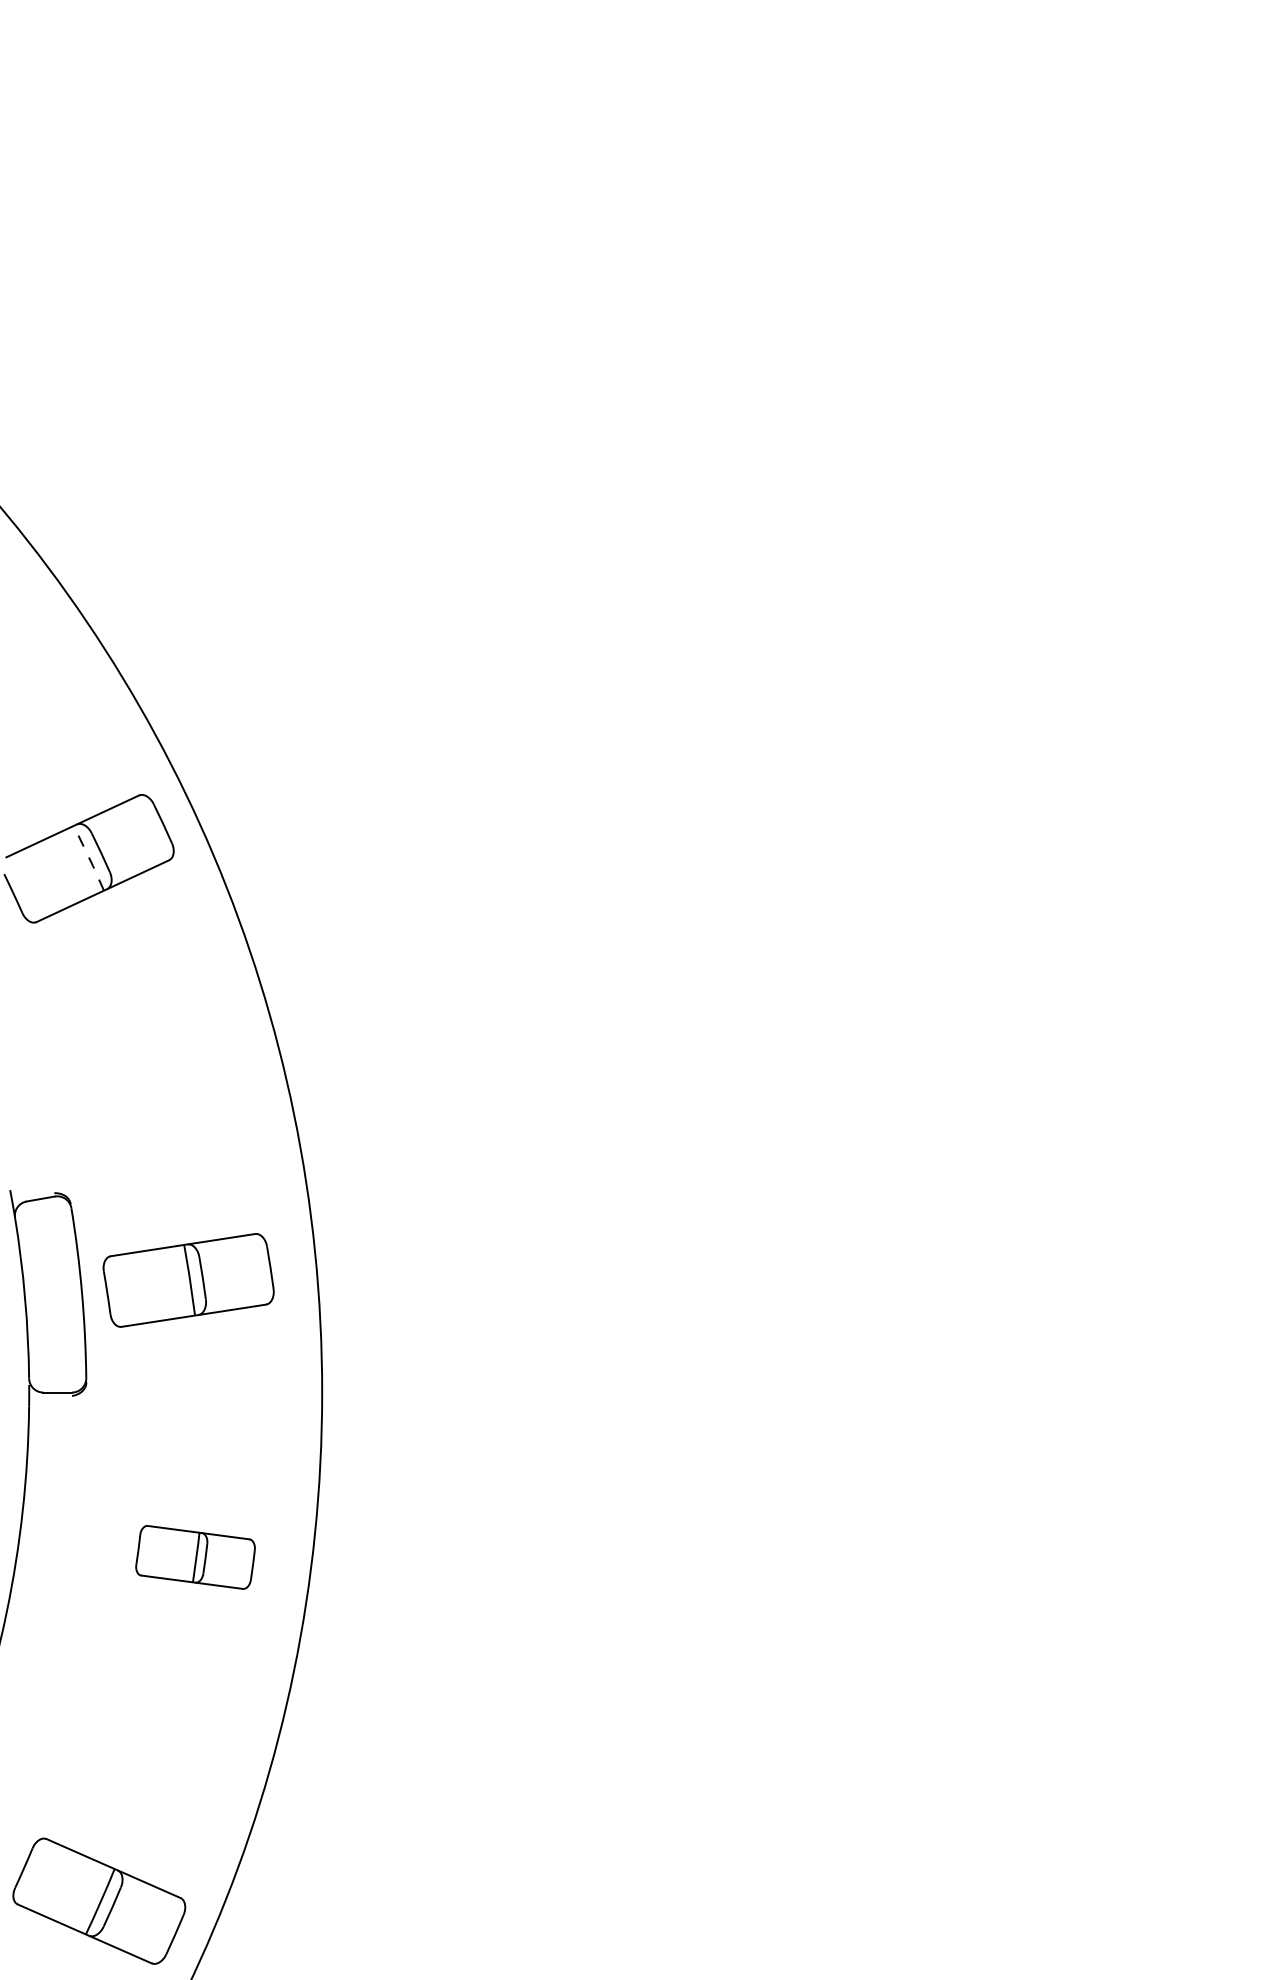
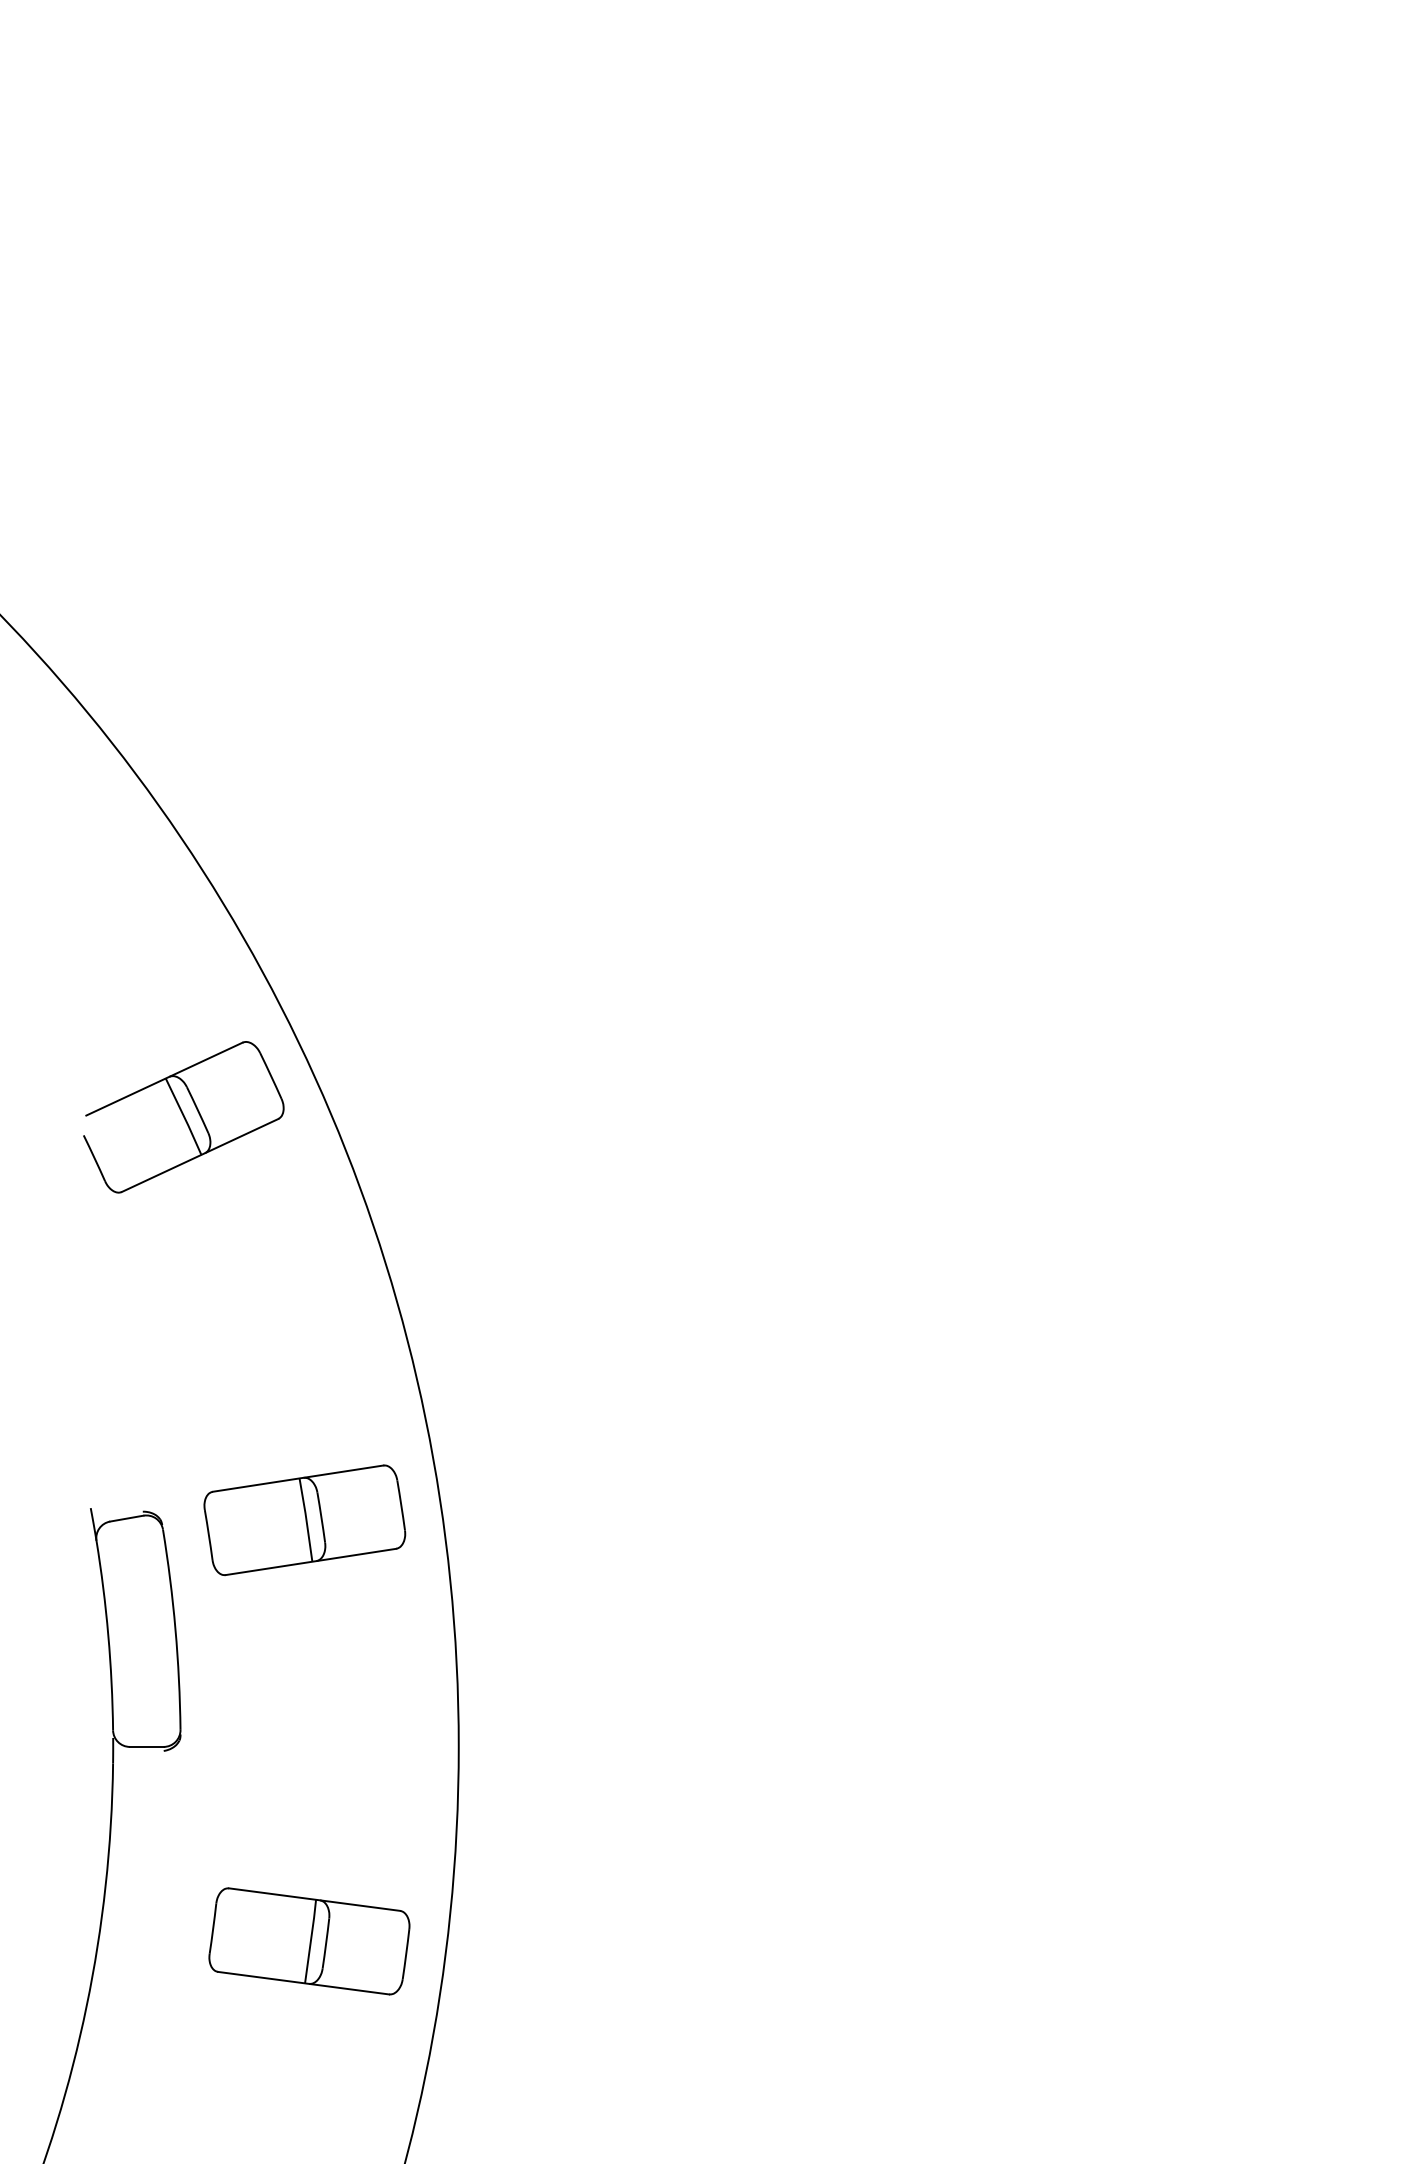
line: (89, 858) -> (184, 1116), dashed -> solid
part: (188, 1280) -> (304, 1520), moved
part: (195, 1557) -> (309, 1941), size x1.43

